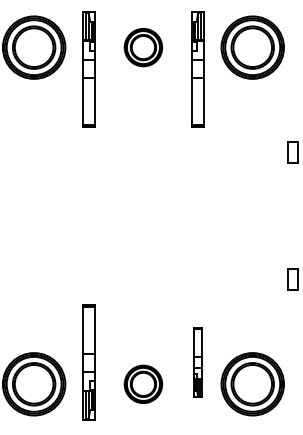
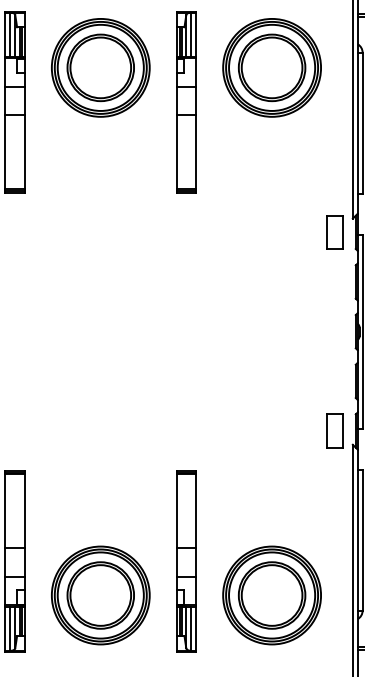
part: (143, 47) -> (100, 67), size x1.67
part: (197, 362) -> (185, 561), size x1.67
part: (143, 384) -> (100, 595), size x1.67

